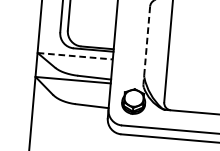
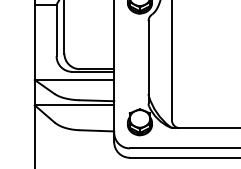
line: (146, 45) -> (148, 62), dashed -> solid
line: (75, 55) -> (74, 79), dashed -> solid

